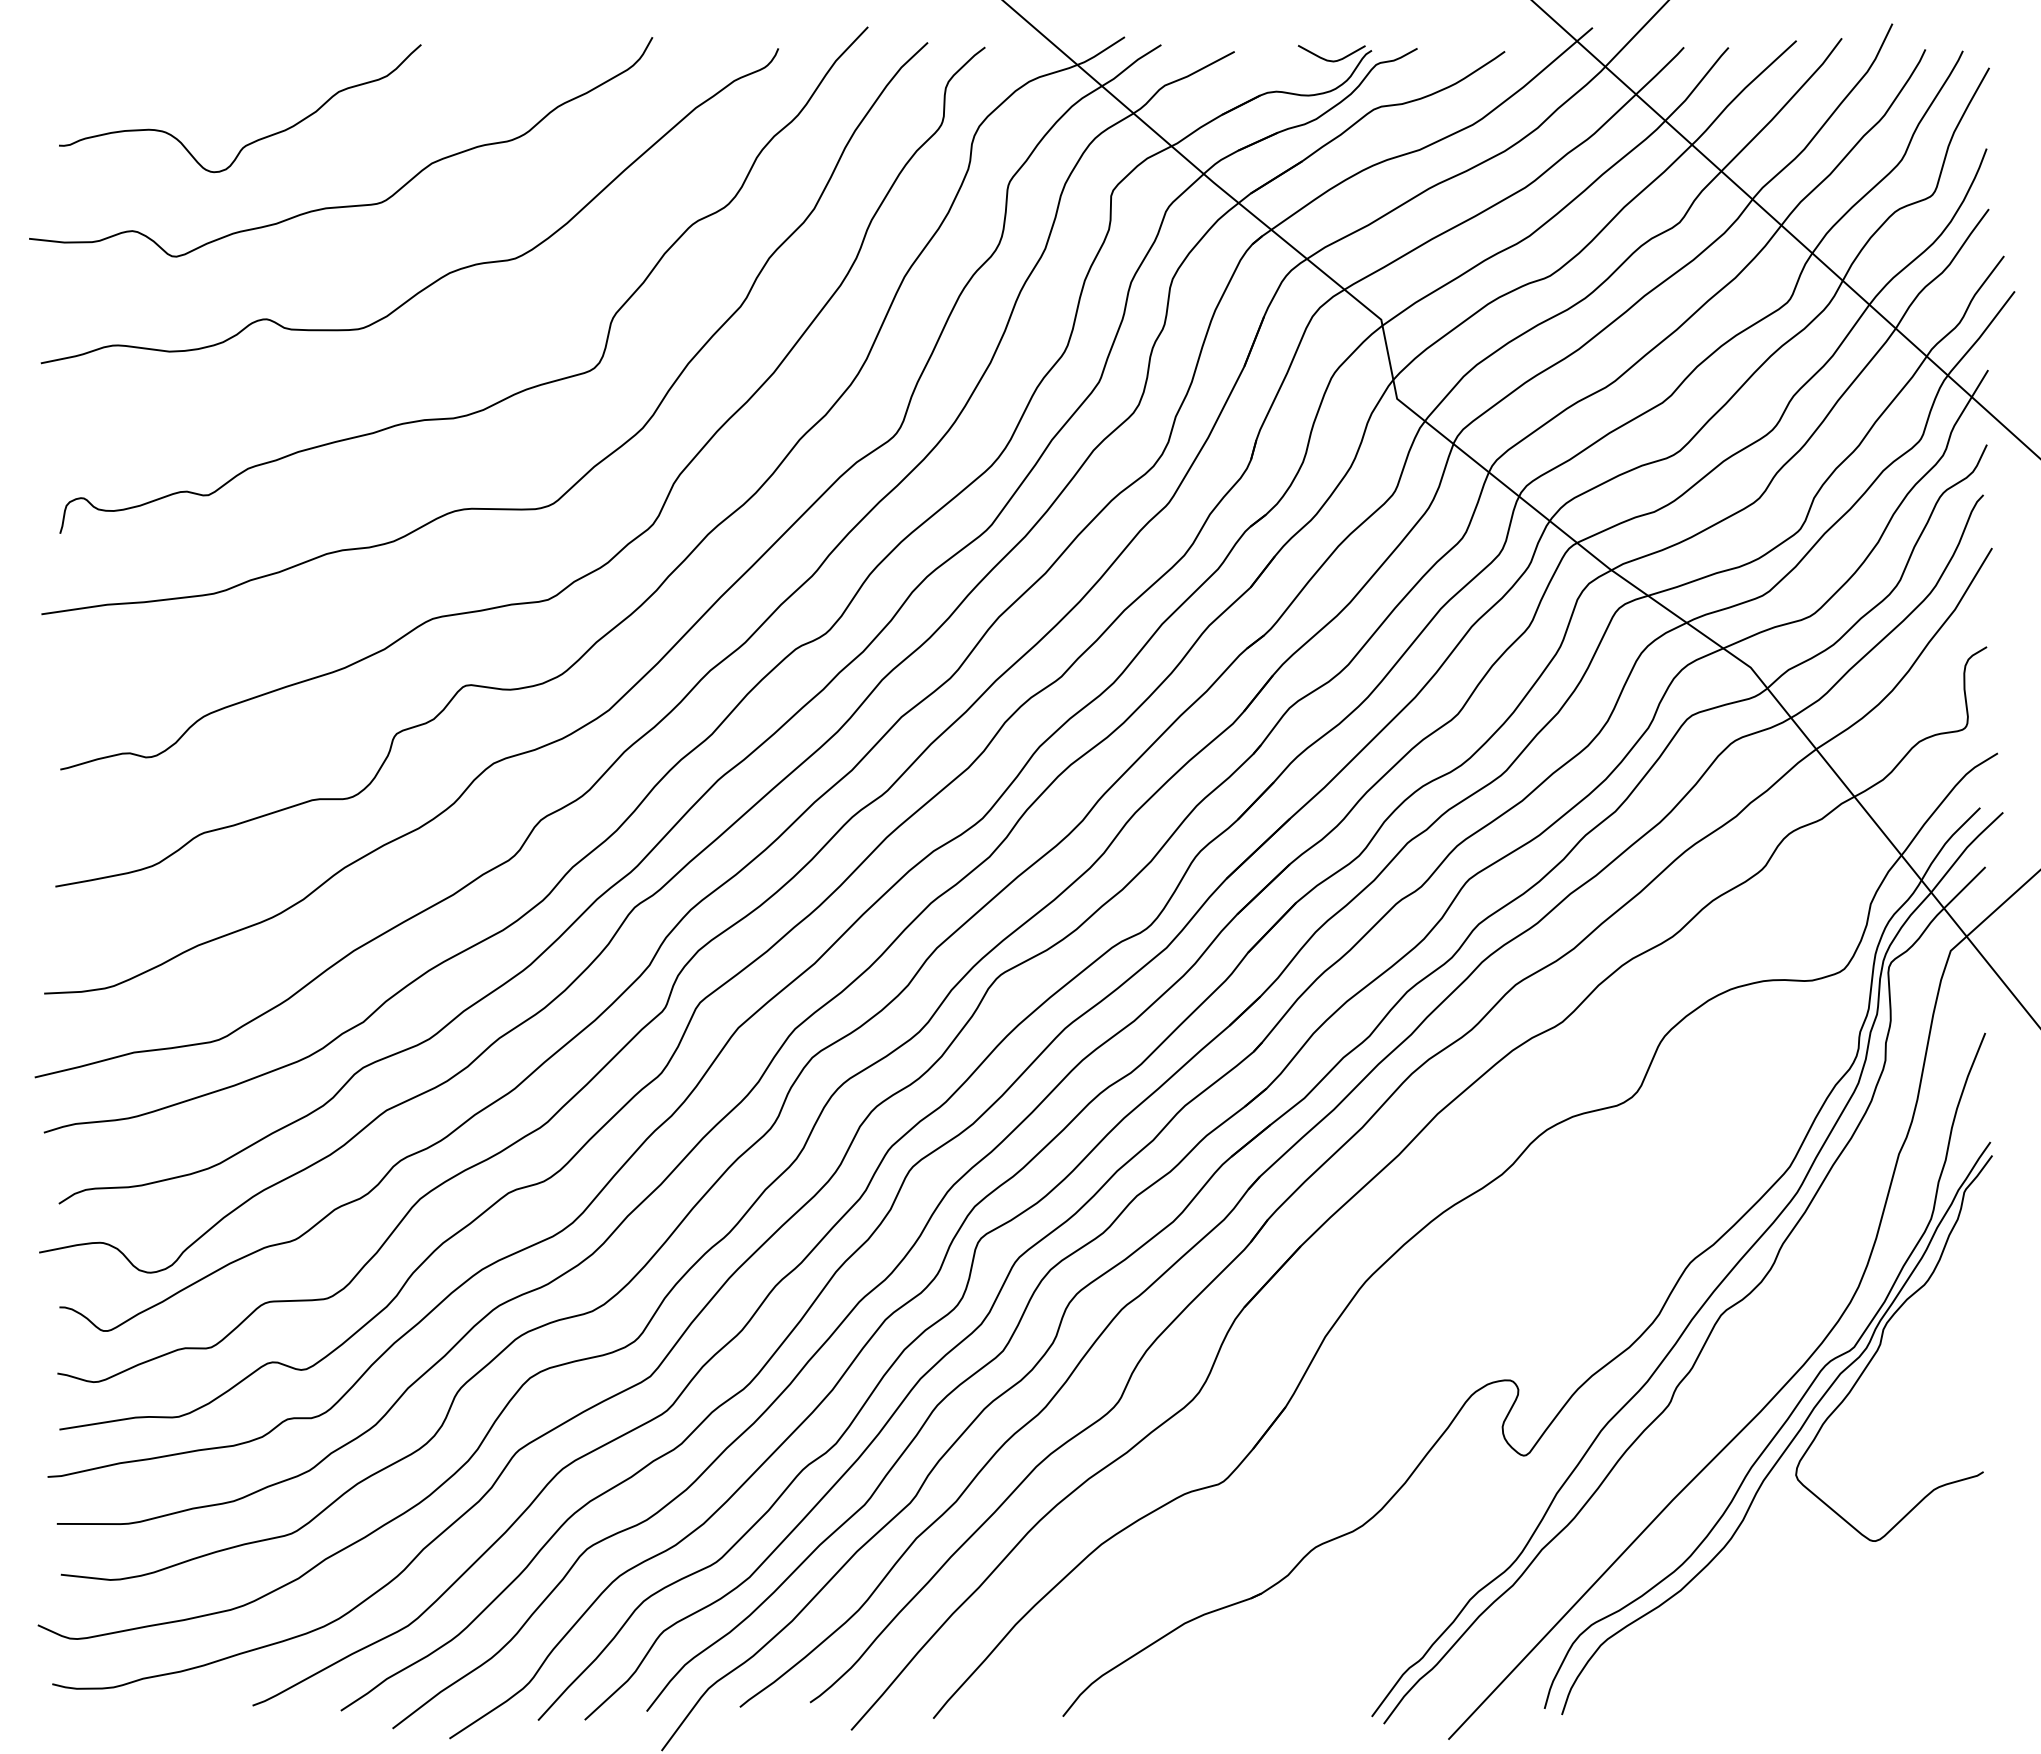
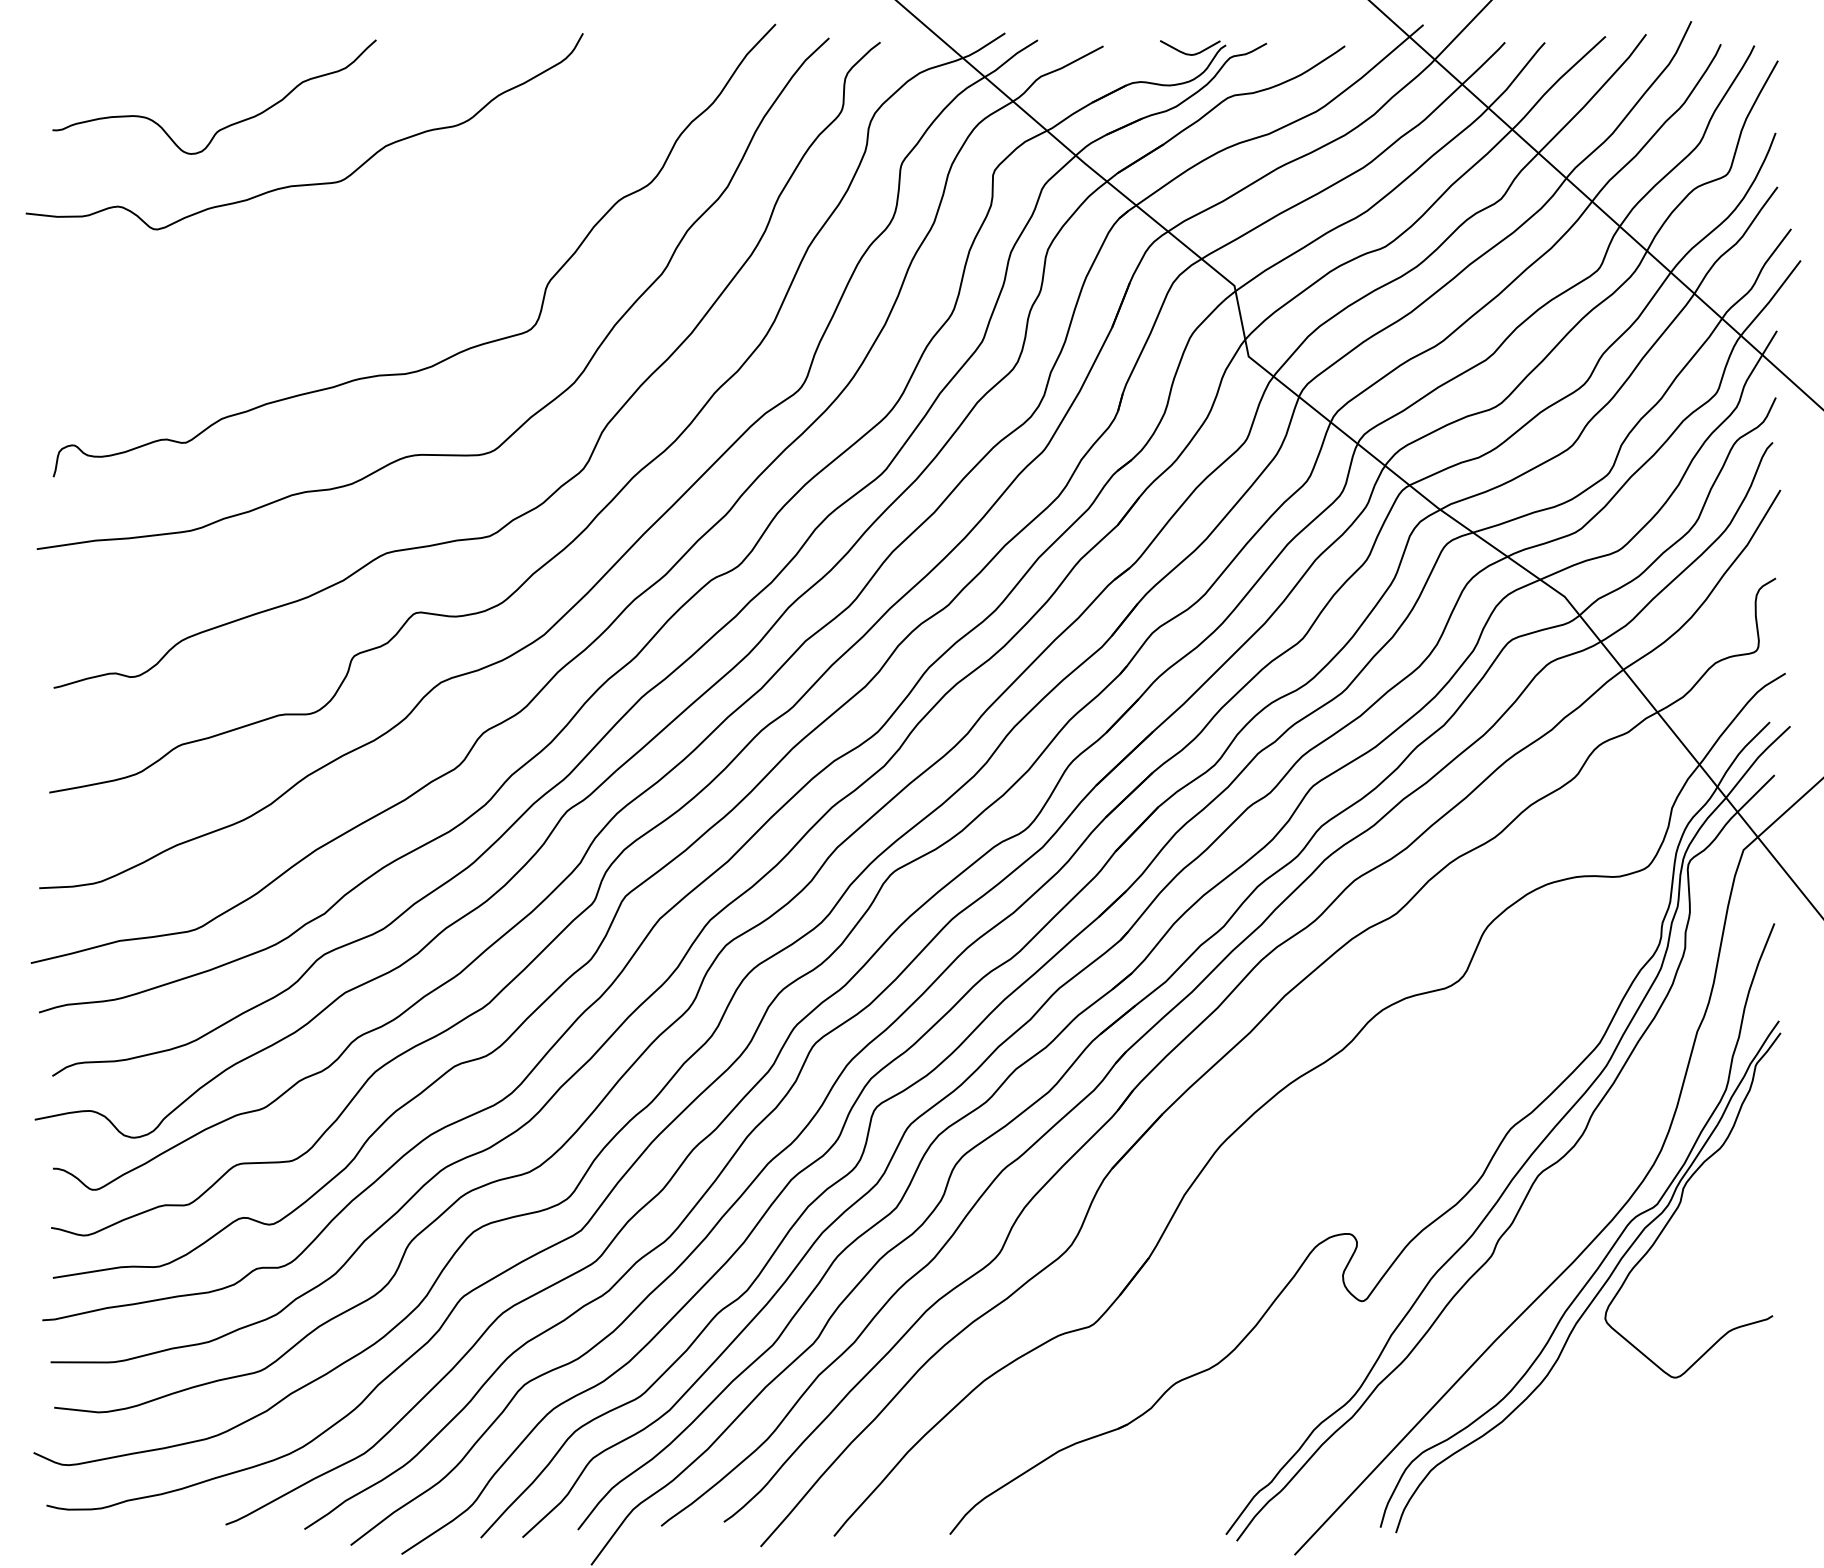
curve: (446, 273) -> (398, 244), removed

